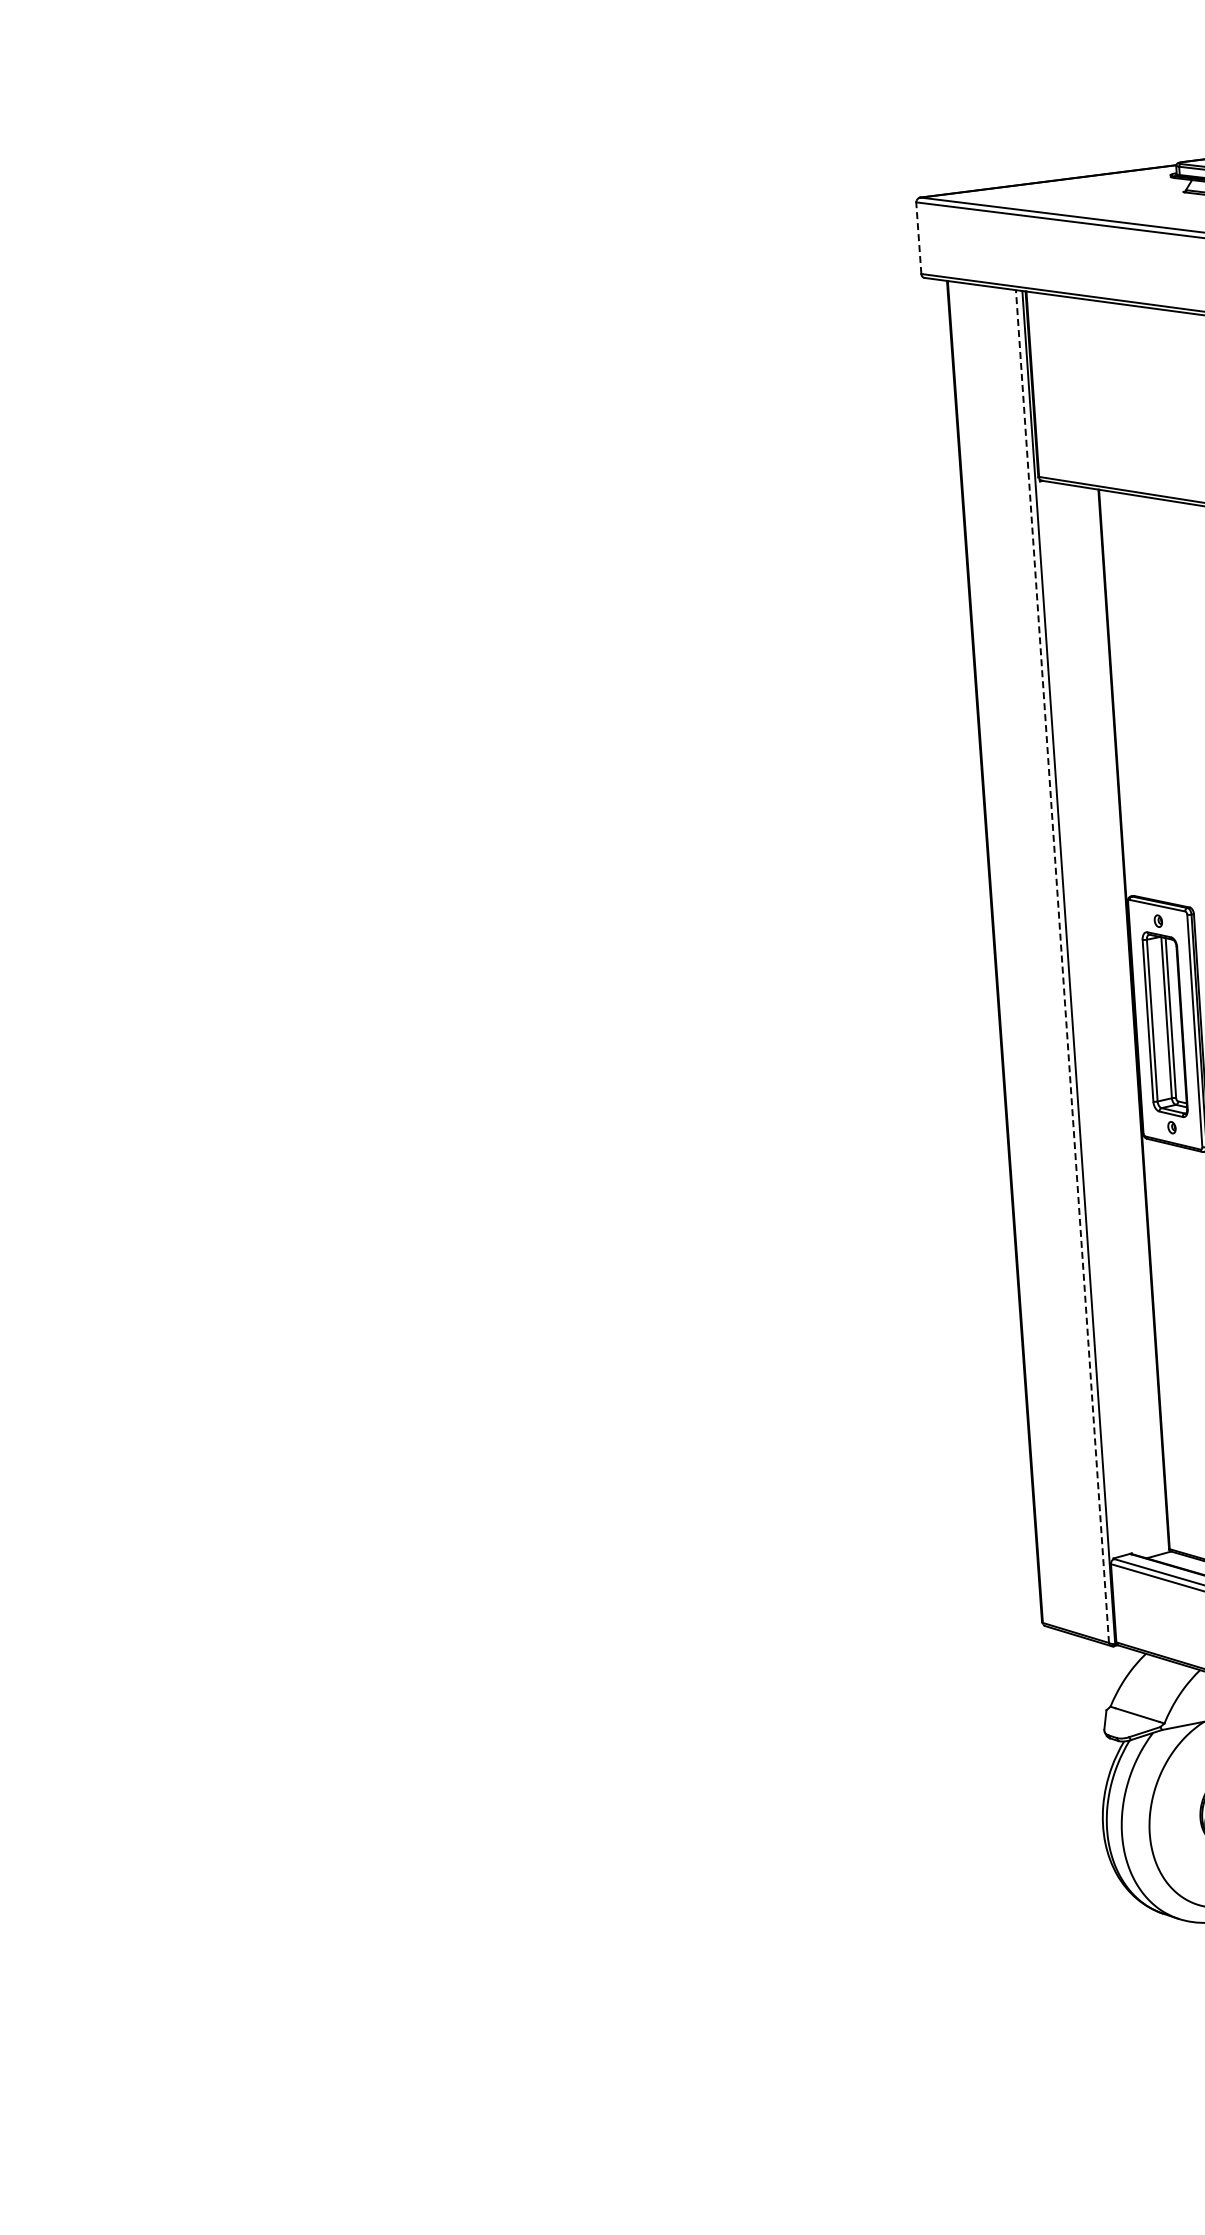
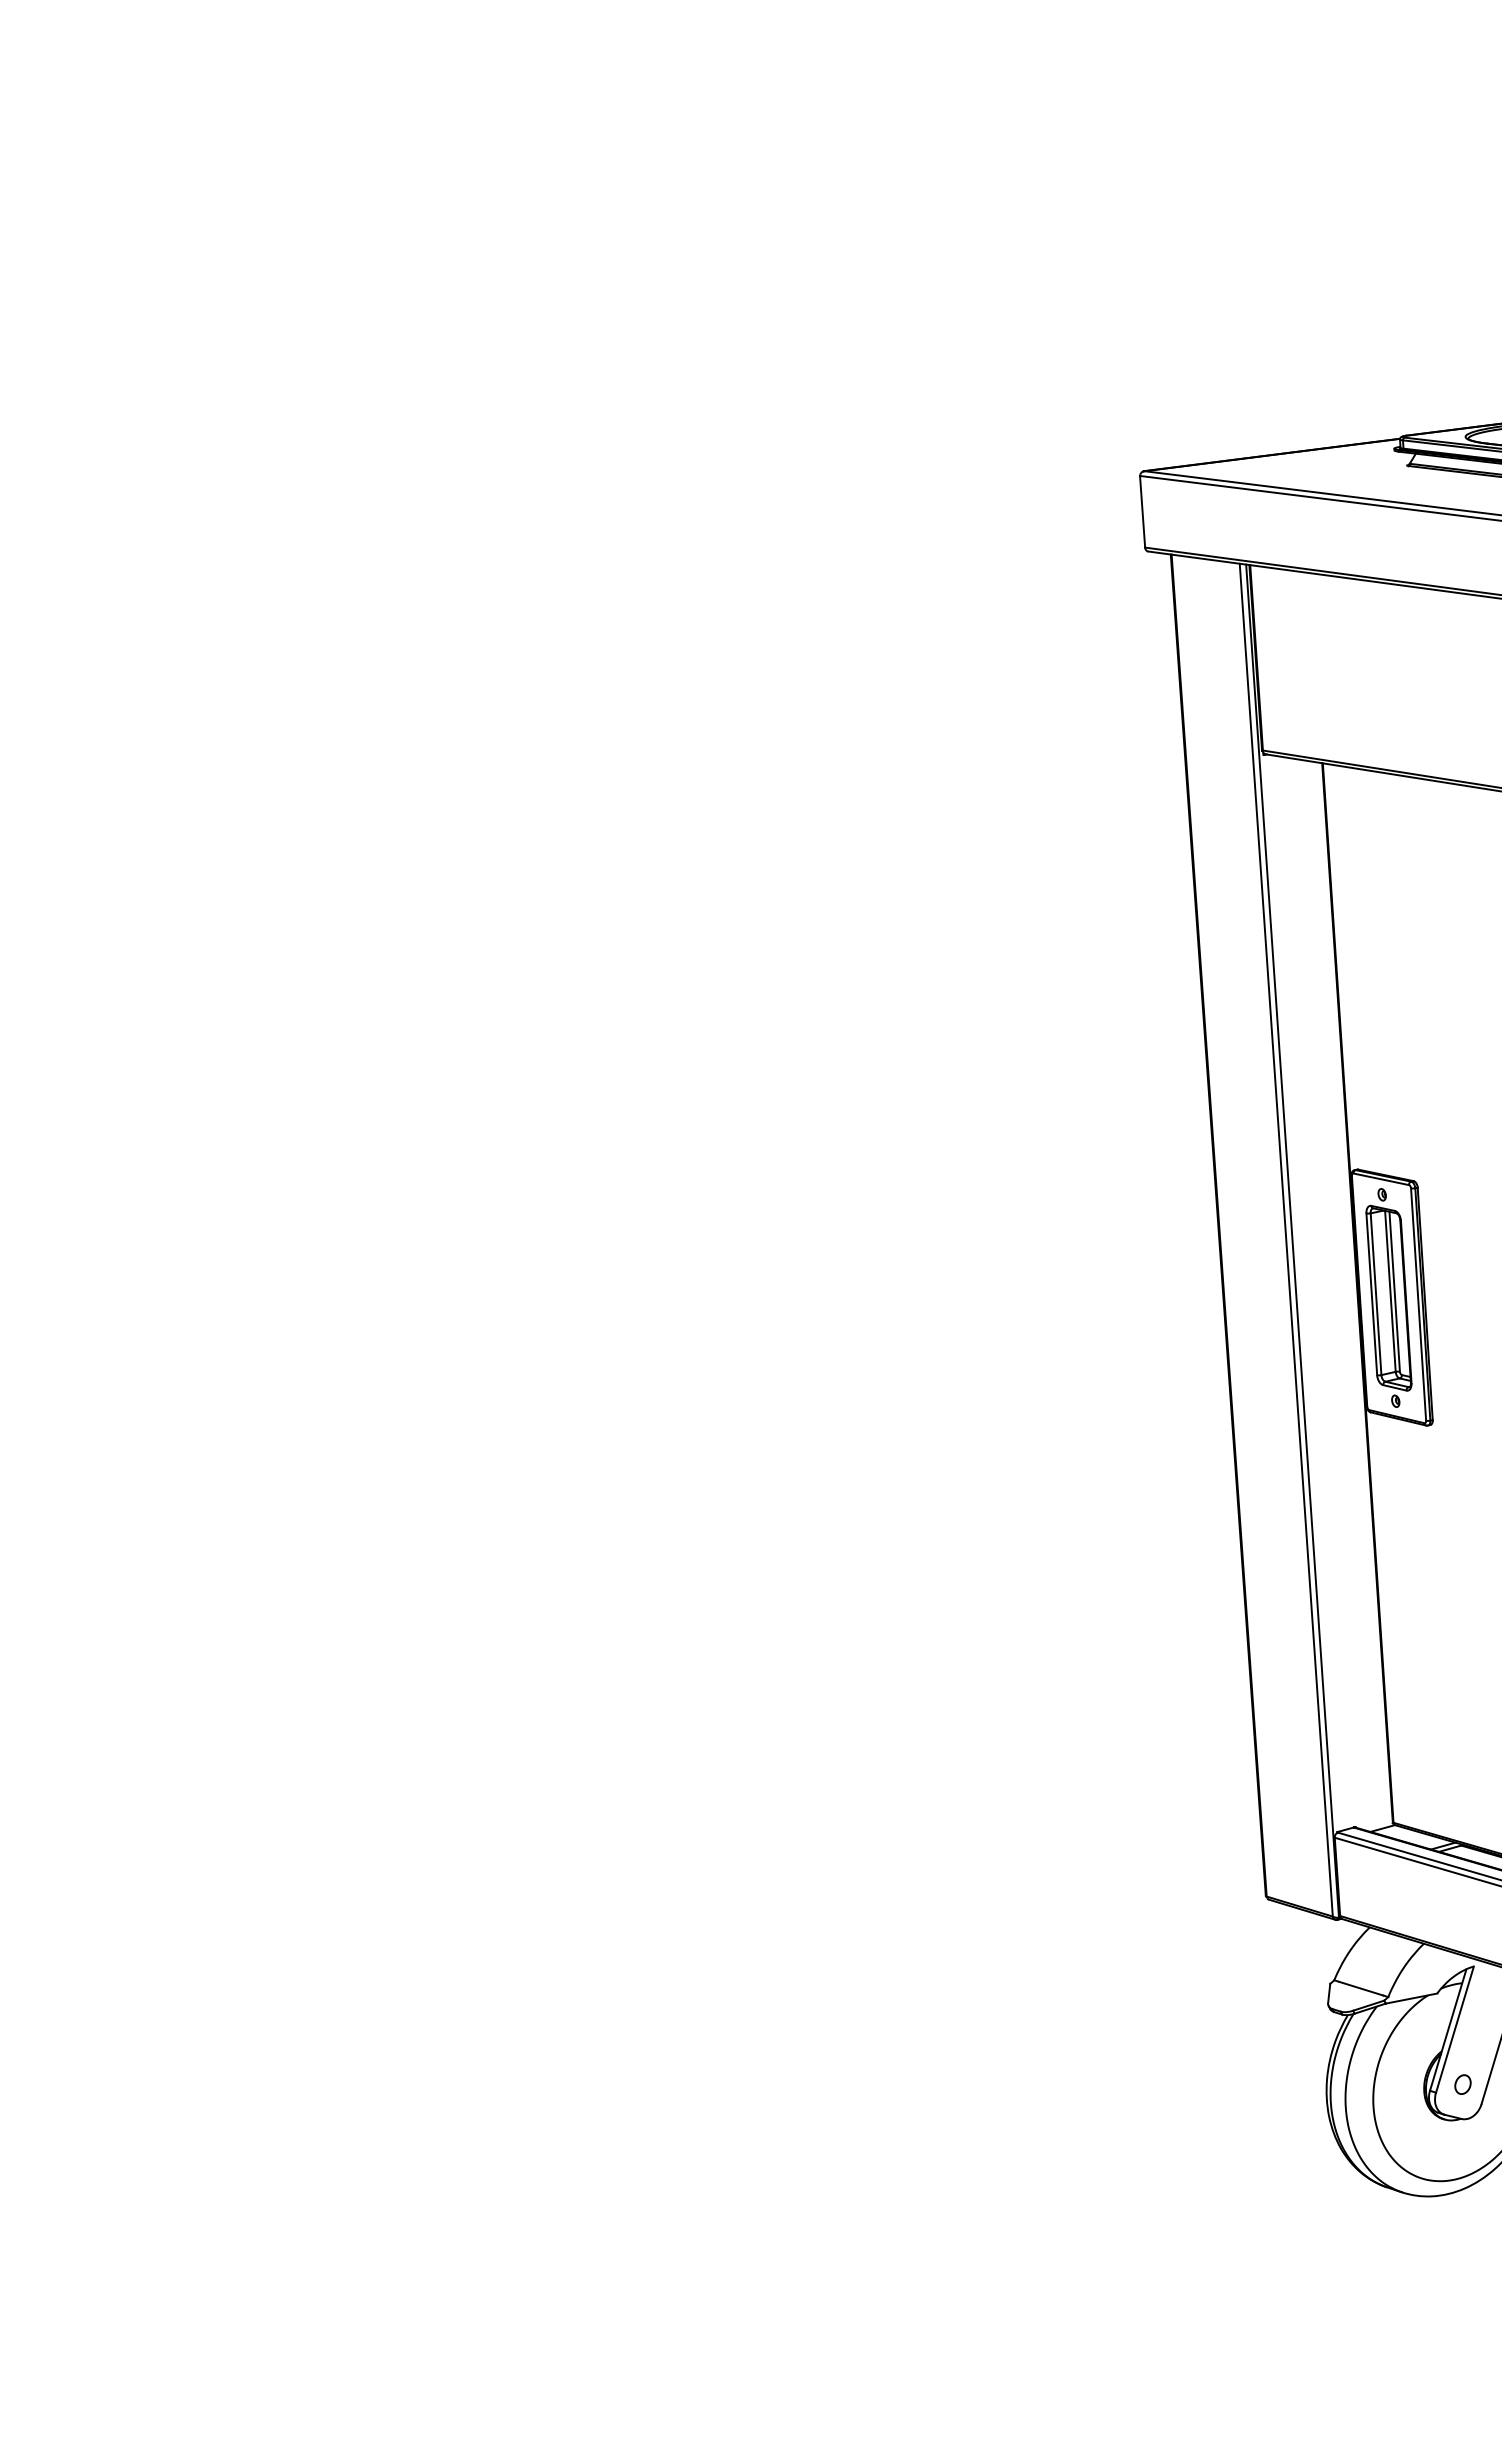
line: (918, 237) -> (1142, 511), dashed -> solid
line: (1062, 965) -> (1286, 1239), dashed -> solid

